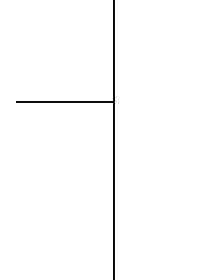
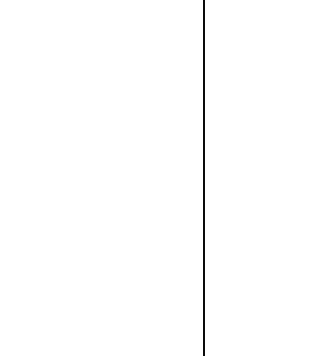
line: (65, 101) -> (124, 153), removed

